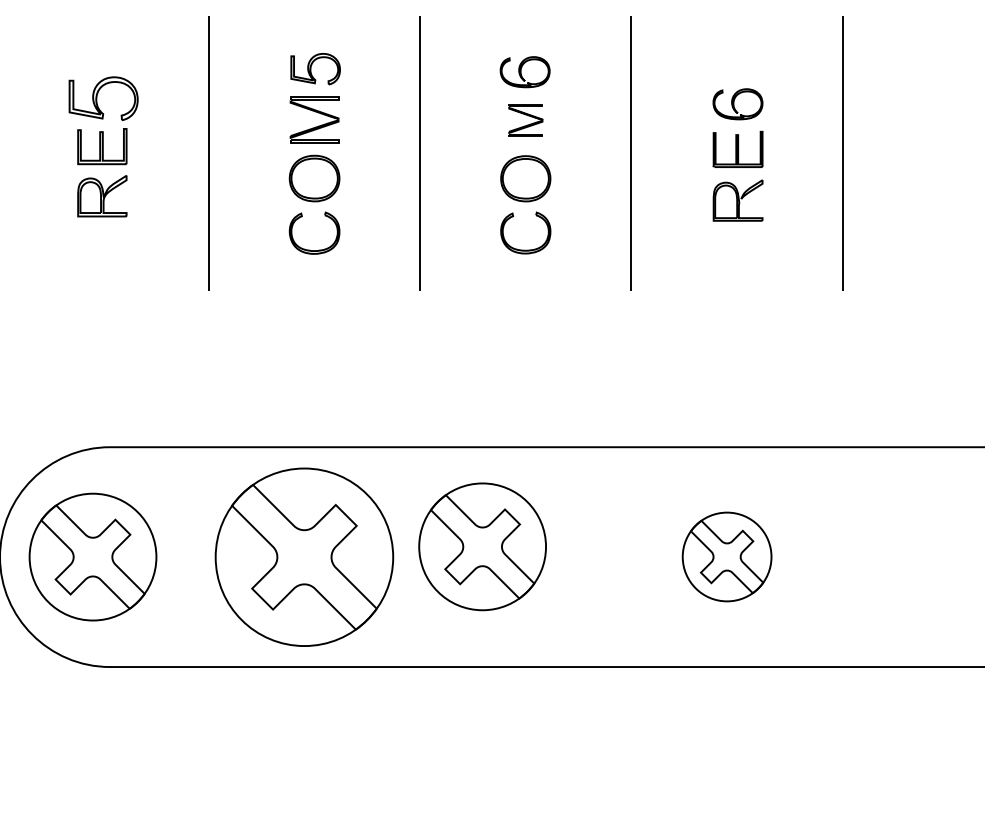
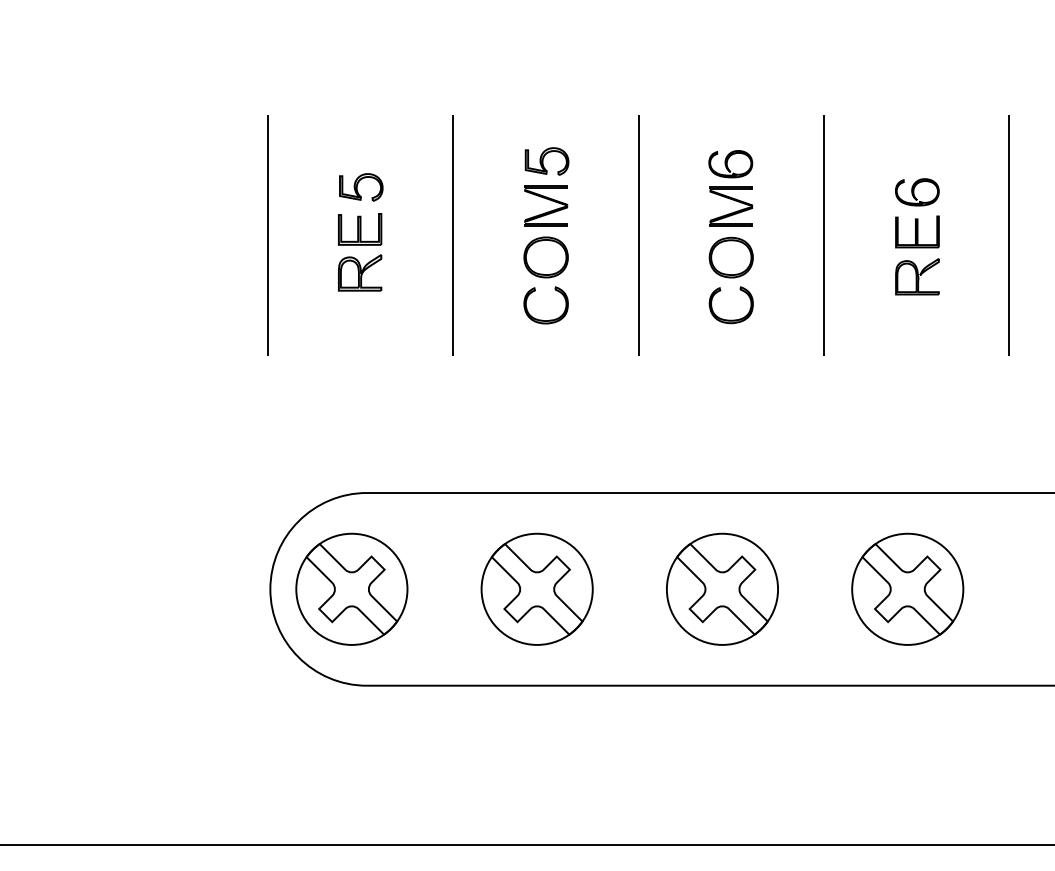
part: (103, 98) -> (361, 187), size x0.71
part: (525, 120) -> (731, 206), size x1.43
part: (482, 545) -> (722, 588), moved
part: (303, 556) -> (536, 588), size x0.71
part: (726, 556) -> (907, 588), size x1.43

